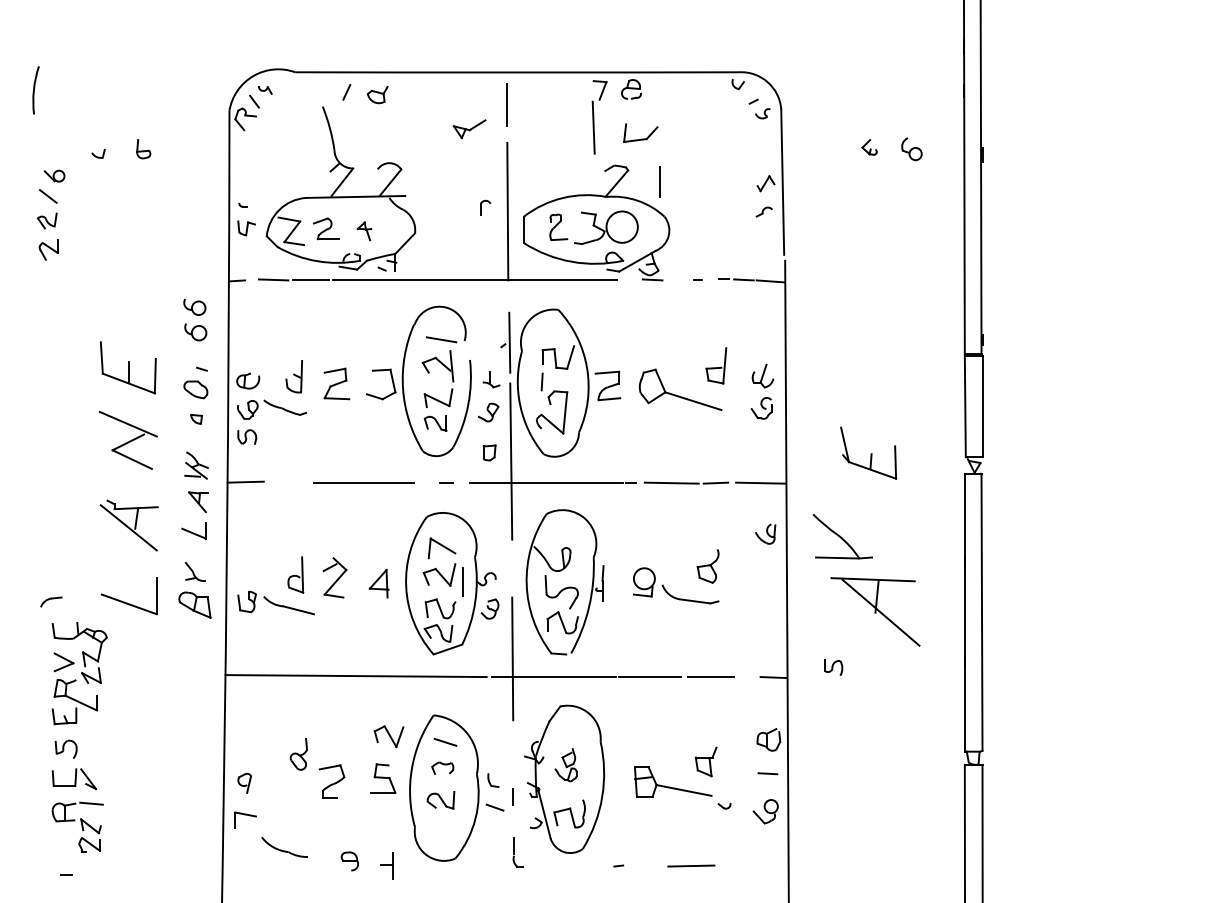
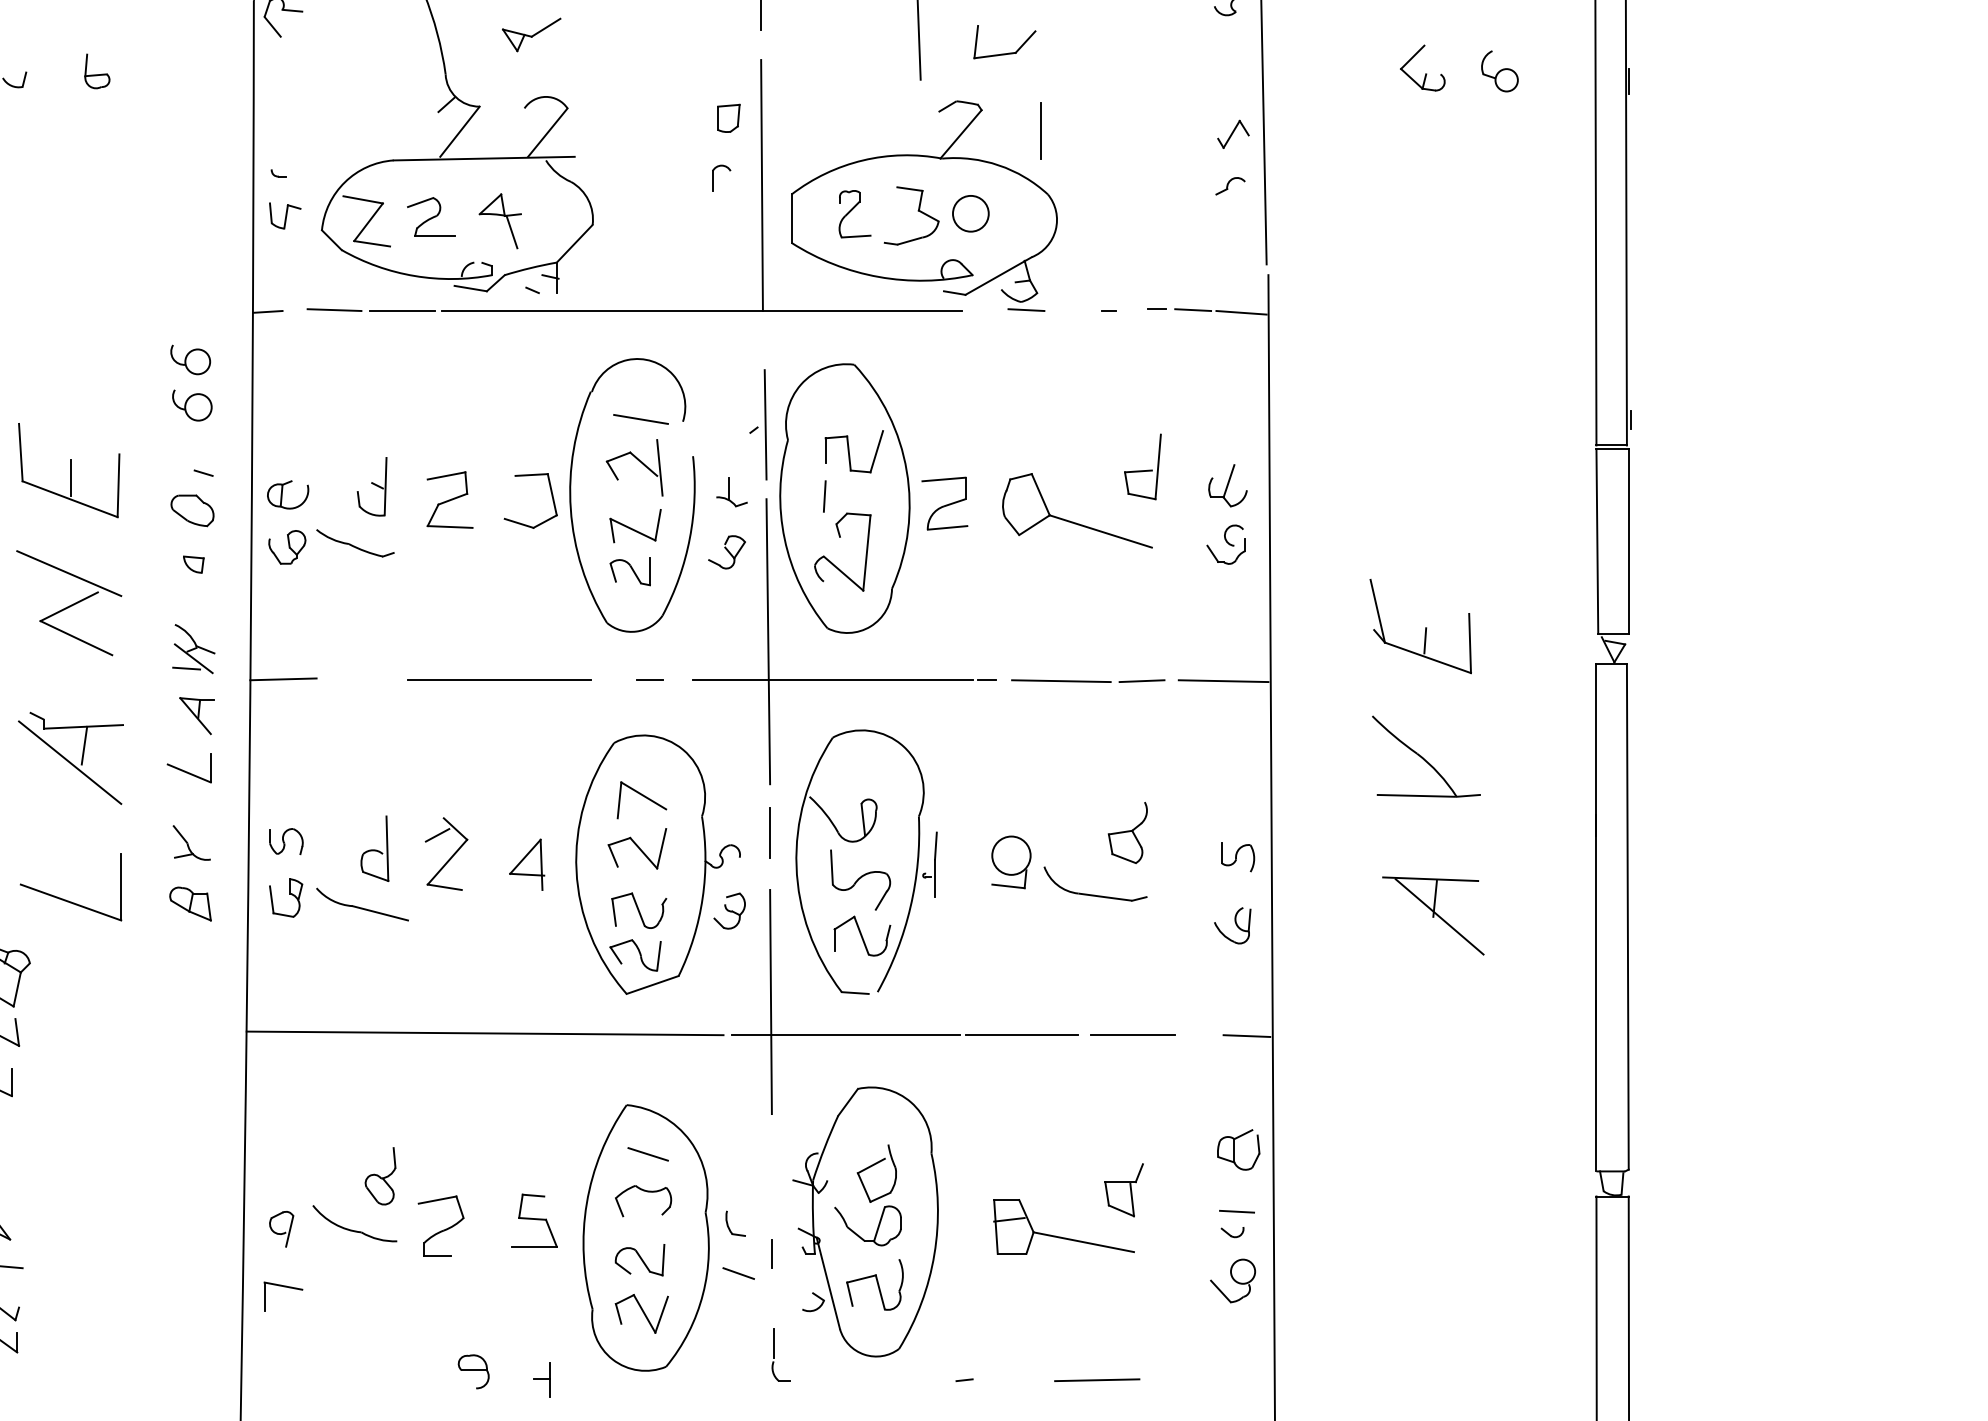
part: (469, 129) -> (531, 35), moved
part: (869, 147) -> (1422, 68), size x1.67
circle: (622, 226) -> (971, 212), size x0.62
part: (364, 231) -> (500, 221), size x1.67
part: (247, 436) -> (286, 840), moved
part: (489, 452) -> (728, 117), moved
part: (765, 533) -> (1232, 924), moved
part: (842, 536) -> (1426, 756), moved
line: (462, 581) -> (768, 831), moved
part: (194, 605) -> (189, 904), size x0.71
part: (875, 611) -> (1433, 915), size x0.62
part: (833, 667) -> (1237, 857), moved
part: (388, 736) -> (640, 1313), moved
part: (565, 764) -> (867, 1194), size x1.67
part: (442, 768) -> (642, 1202), size x1.43
part: (724, 806) -> (1232, 1233), moved
part: (284, 847) -> (354, 1224), moved
part: (386, 865) -> (540, 1379), size x0.71

